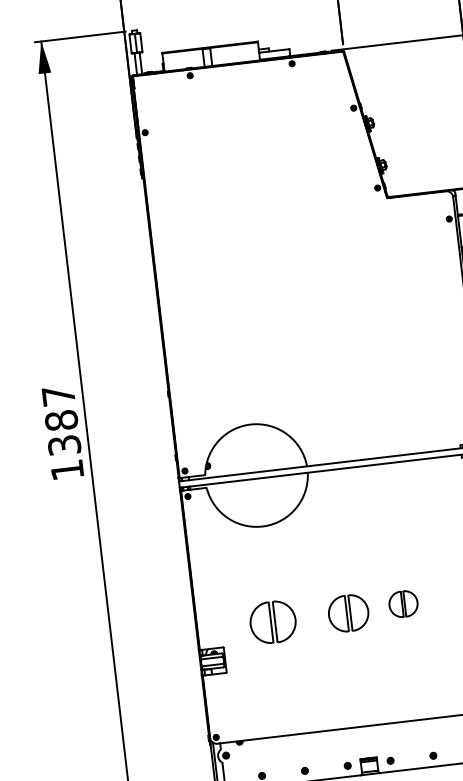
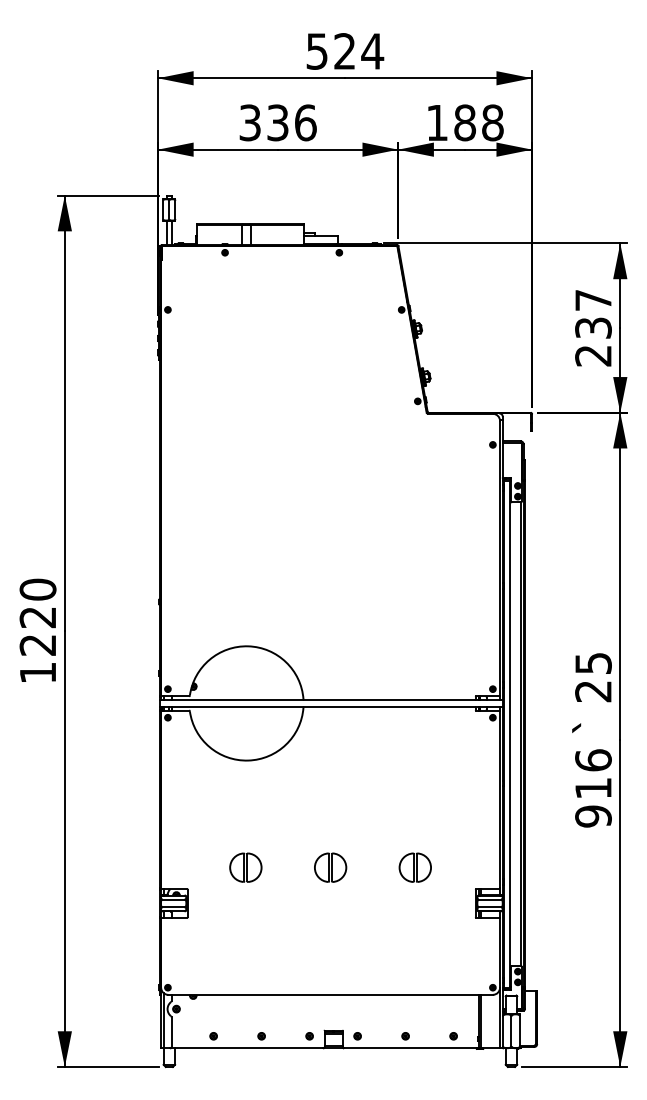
text: (60, 419) -> (37, 616), 1387 -> 1220
part: (402, 604) -> (414, 867), moved
part: (348, 613) -> (330, 867), size x0.71
part: (272, 622) -> (245, 867), size x0.62

